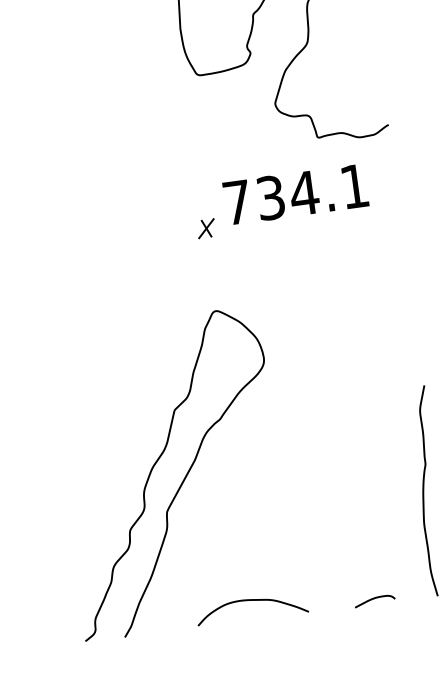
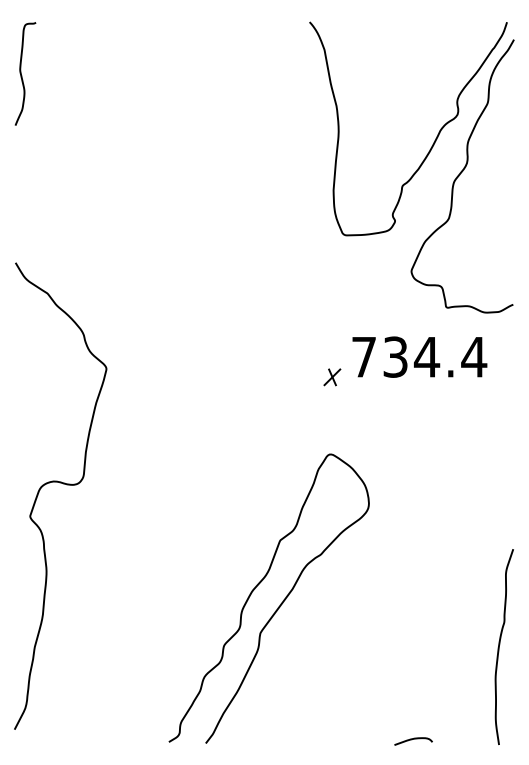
text: (355, 186) -> (474, 357), 734.1 -> 734.4
curve: (374, 598) -> (413, 739), moved
curve: (253, 601) -> (328, 726), removed

